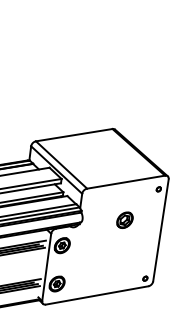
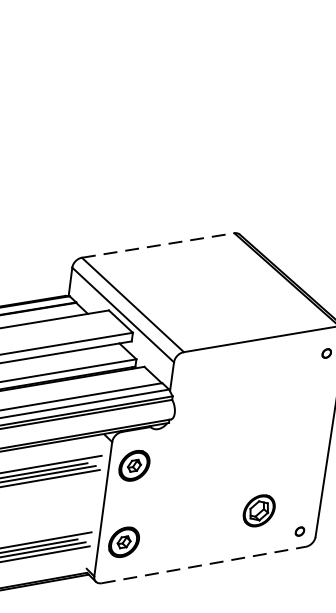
line: (74, 135) -> (158, 246), solid -> dashed
part: (124, 219) -> (258, 509), moved
line: (97, 295) -> (204, 565), solid -> dashed

